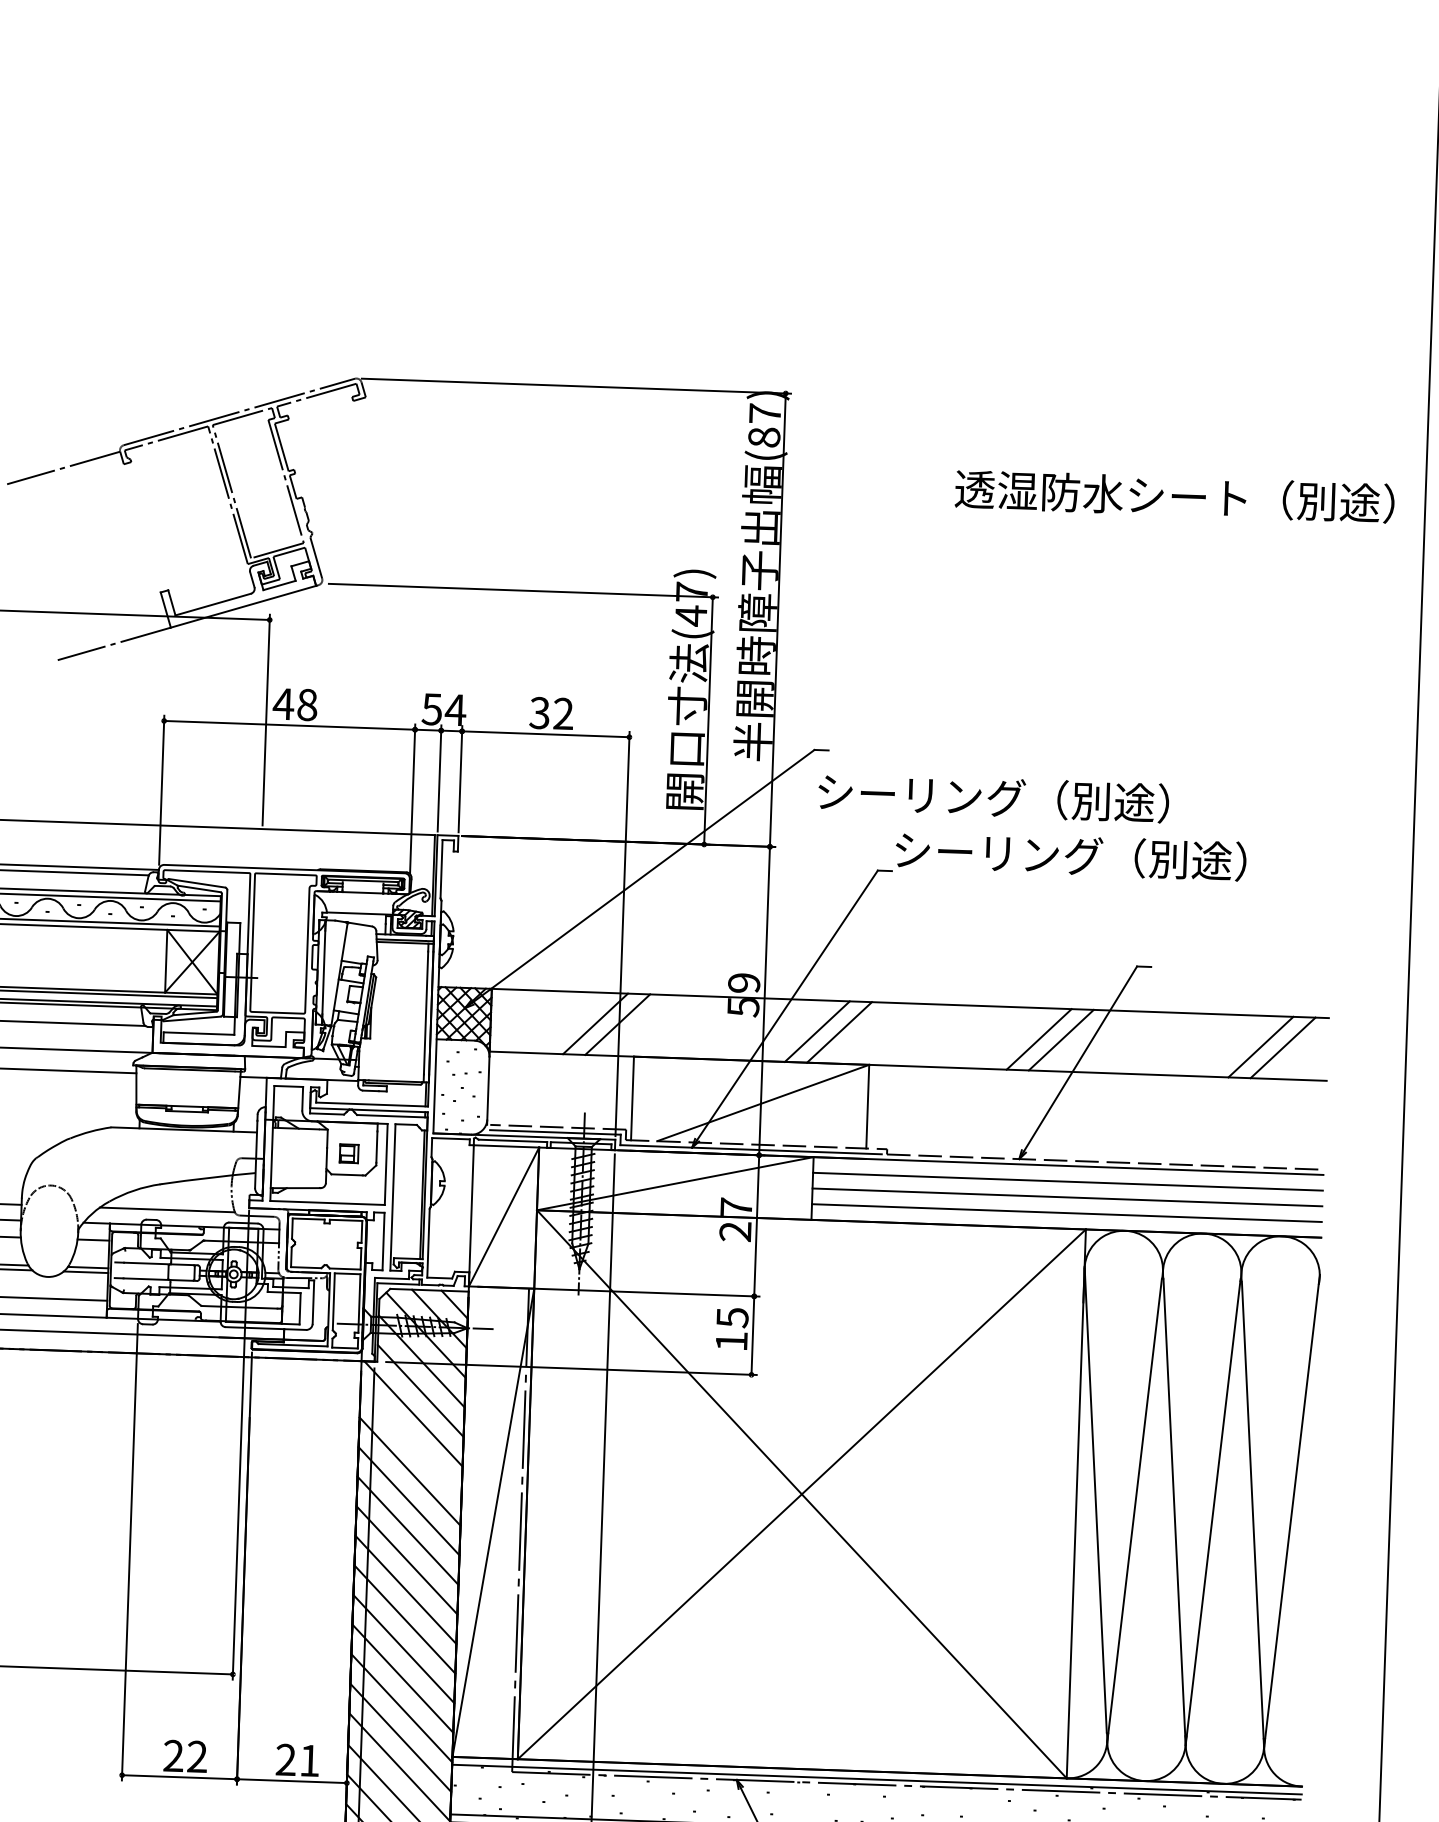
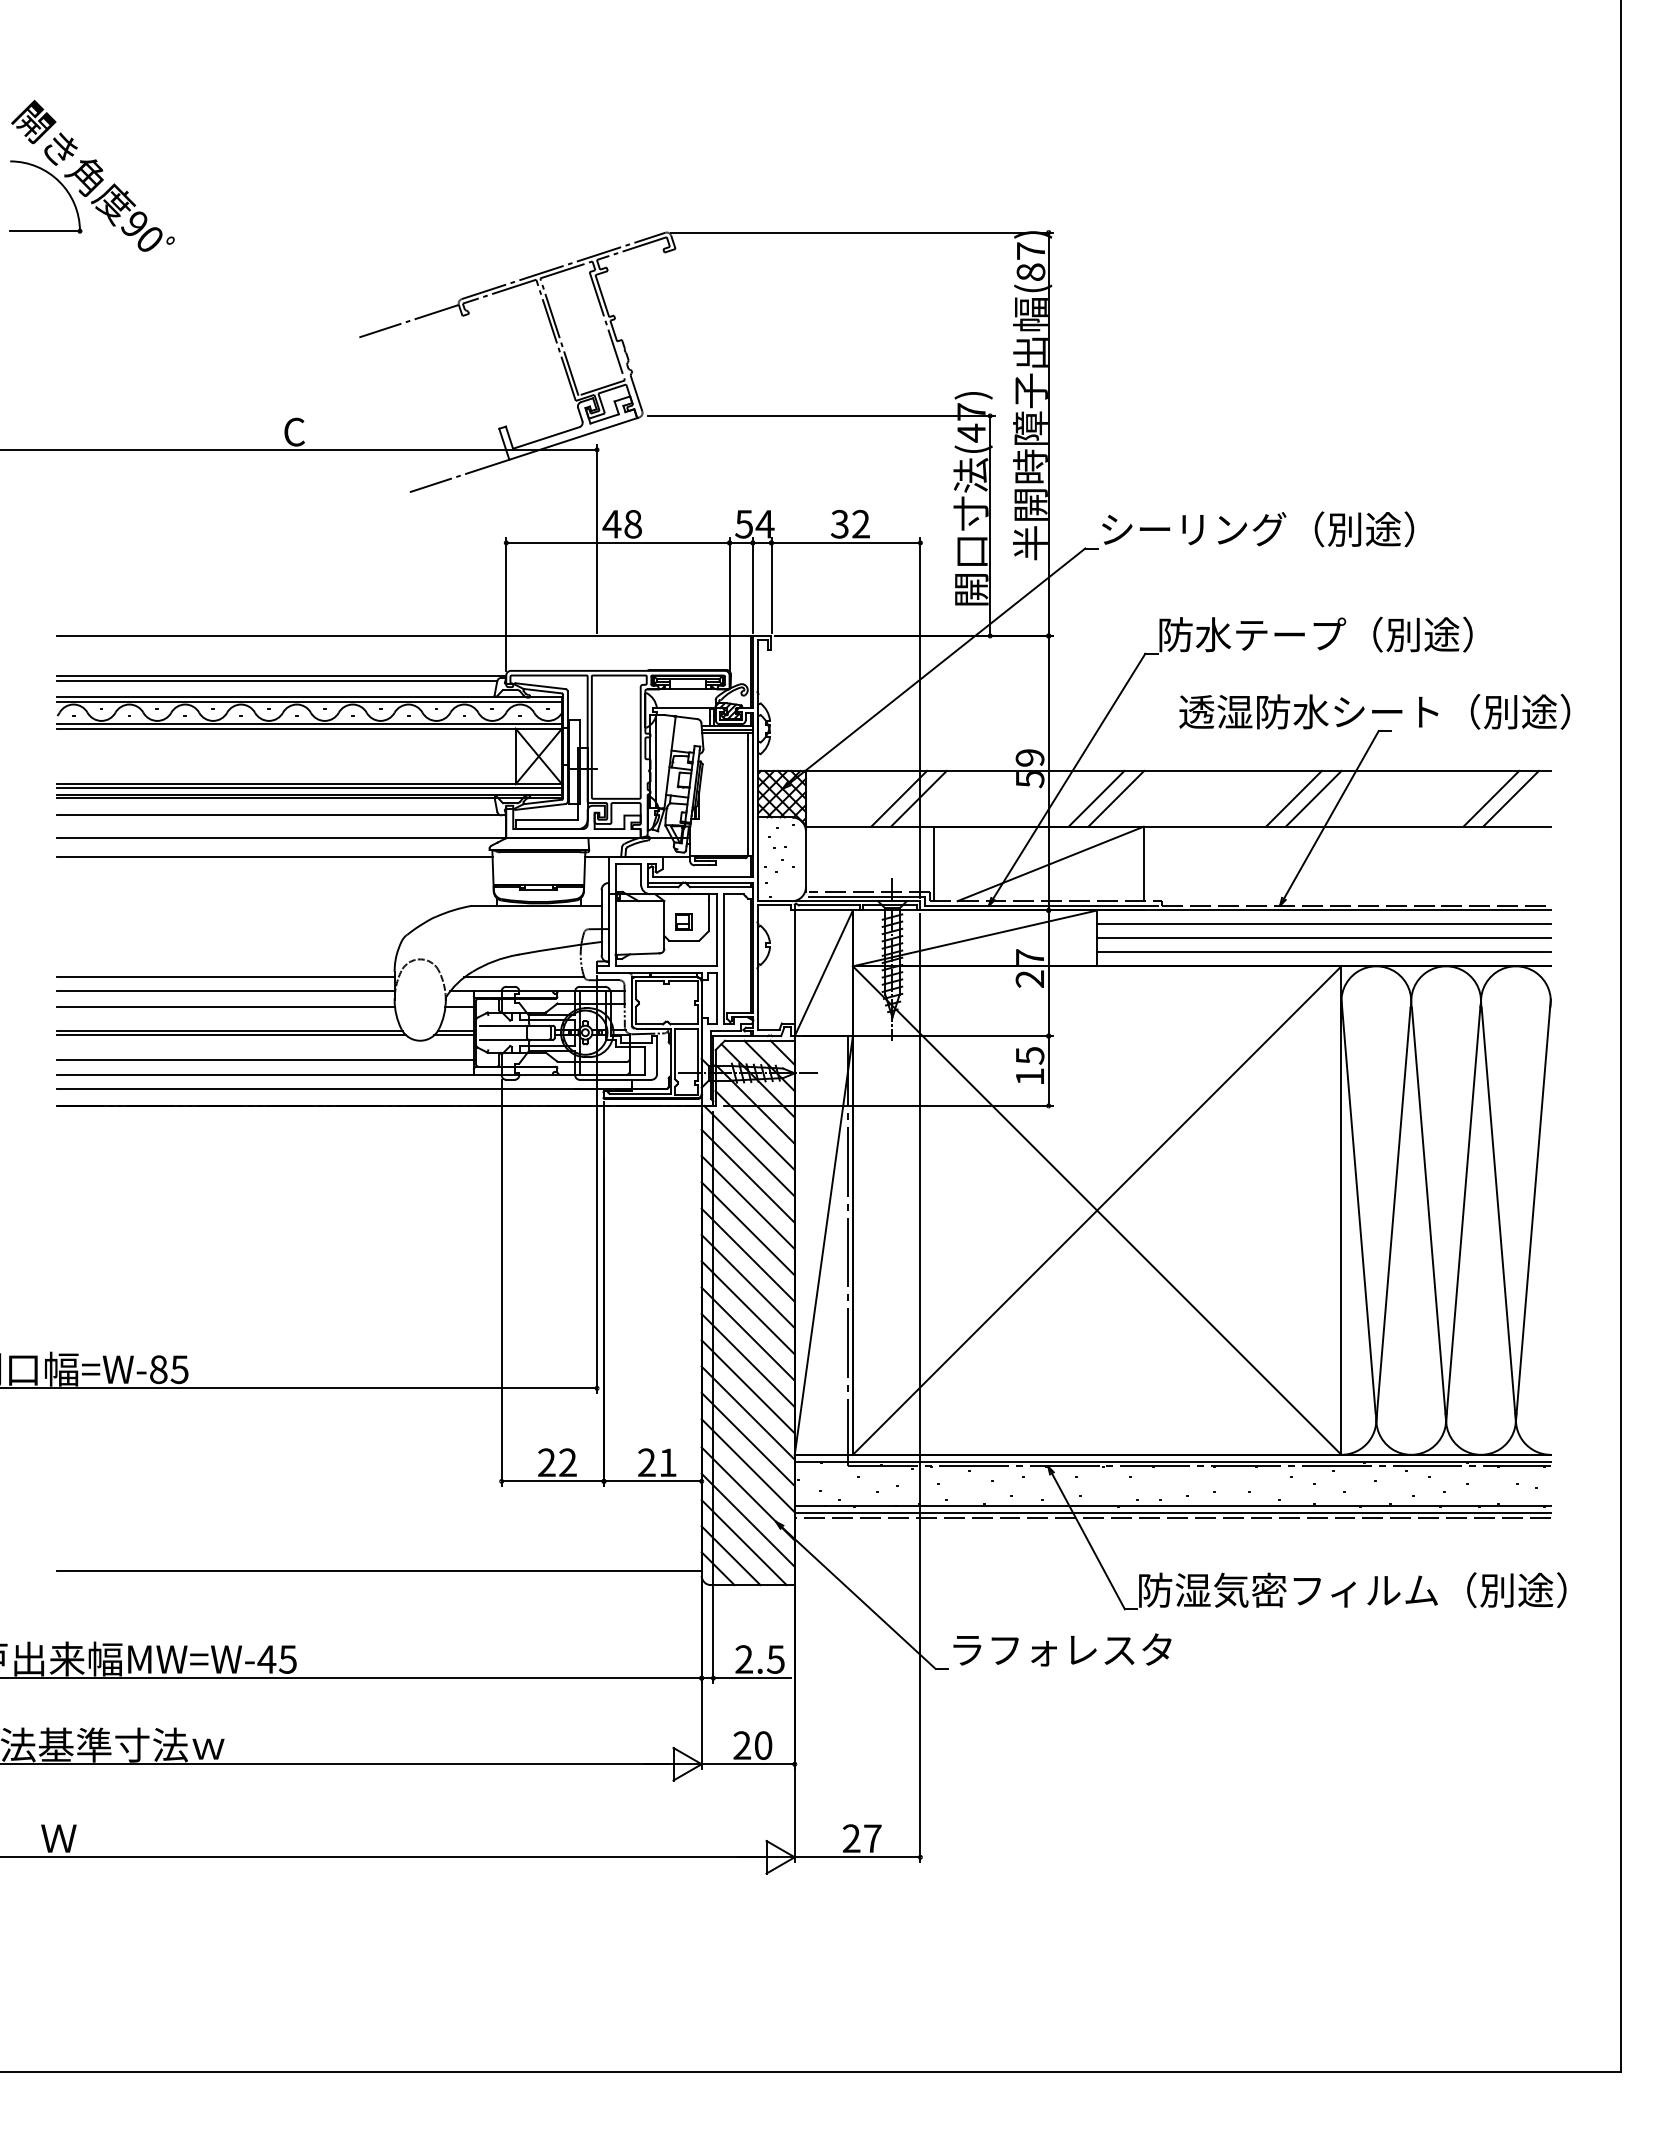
text: (1174, 495) -> (1374, 711), moved
text: (994, 797) -> (1258, 529), moved
text: (998, 853) -> (1252, 634), シーリング（別途） -> 防水テープ（別途）
line: (410, 1441) -> (747, 1175), added

